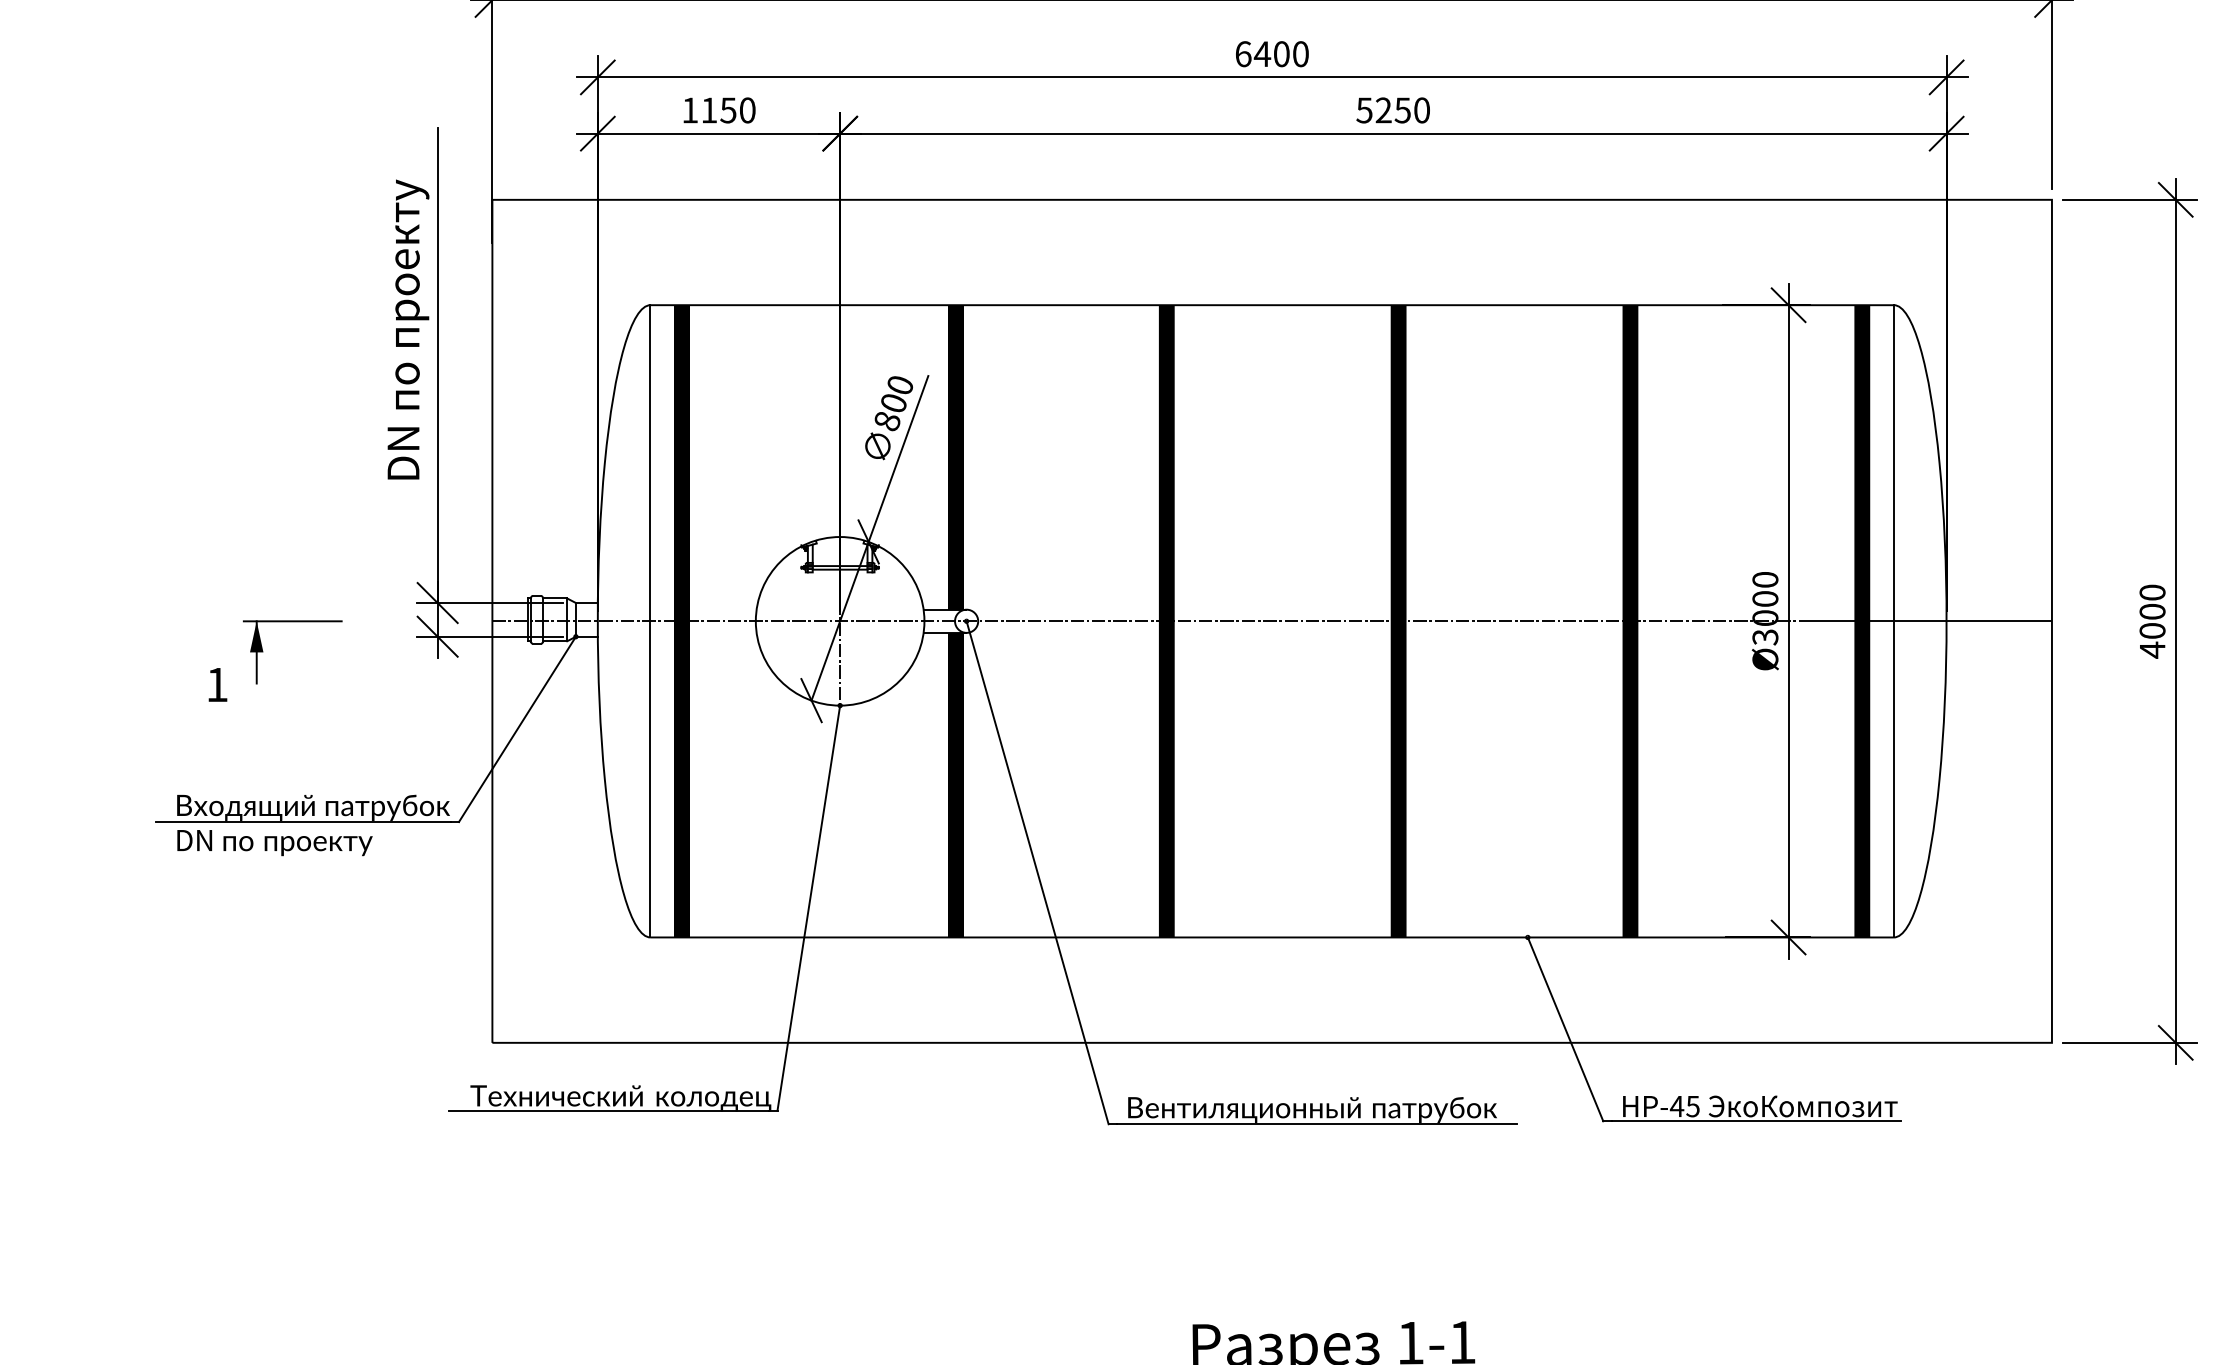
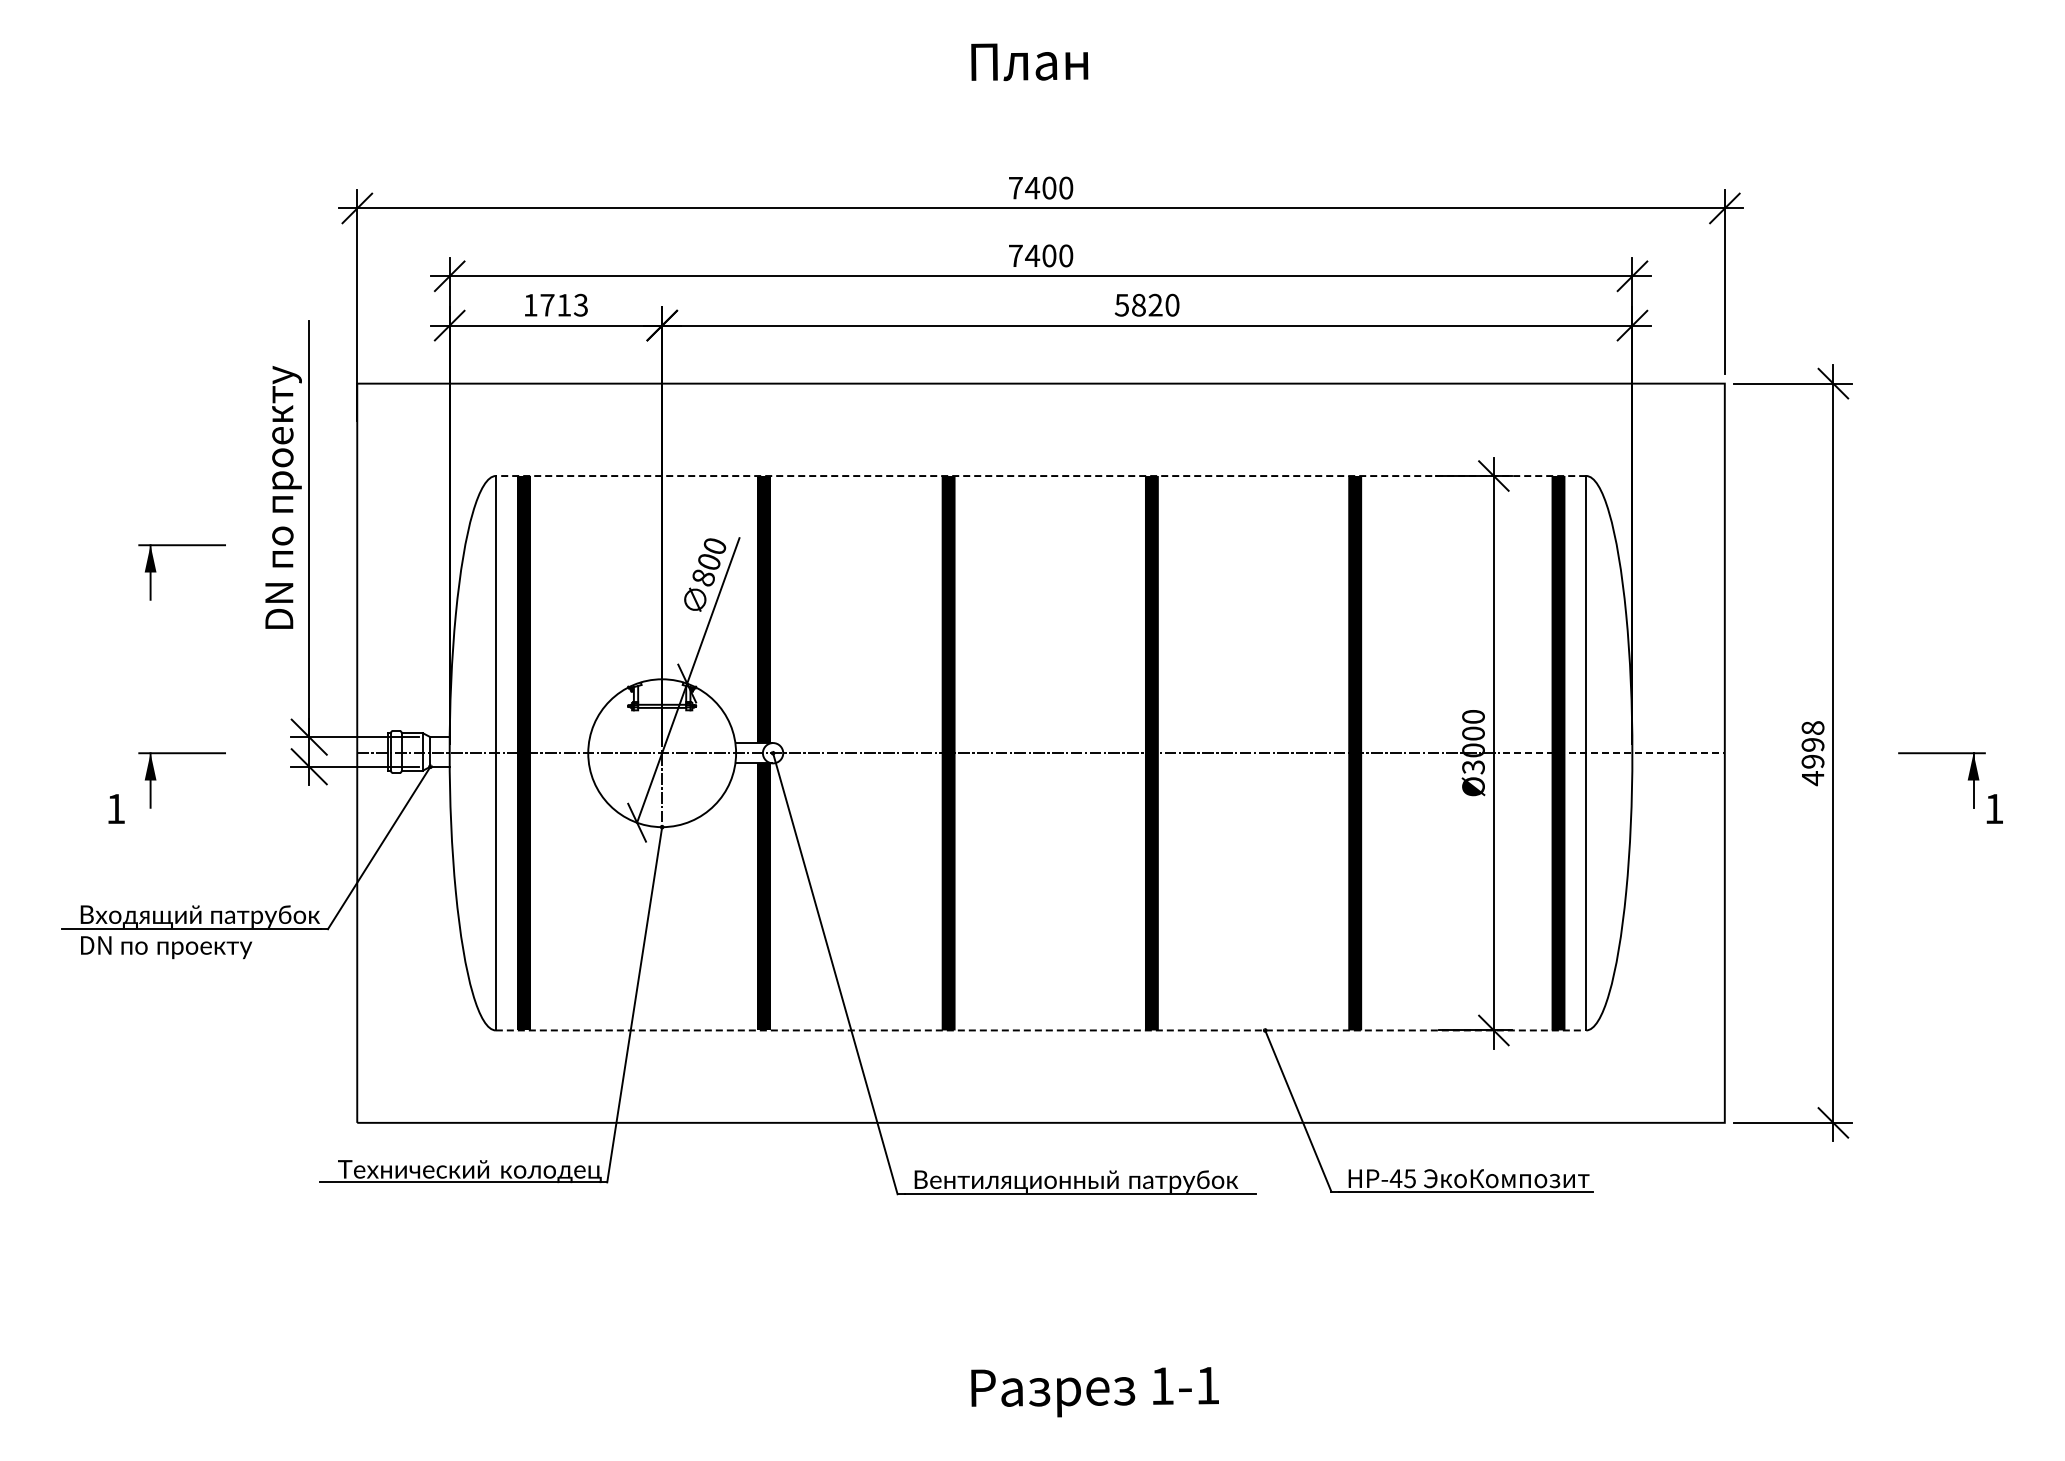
text: (1243, 53) -> (1015, 255), 6400 -> 7400
text: (1393, 109) -> (1147, 304), 5250 -> 5820
text: (727, 110) -> (563, 305), 1150 -> 1713
line: (1271, 305) -> (1040, 476), solid -> dashed
part: (263, 415) -> (156, 572), added
text: (2151, 611) -> (1812, 744), 4000 -> 4998
line: (1925, 621) -> (1613, 753), solid -> dashed
line: (1272, 937) -> (1041, 1030), solid -> dashed

